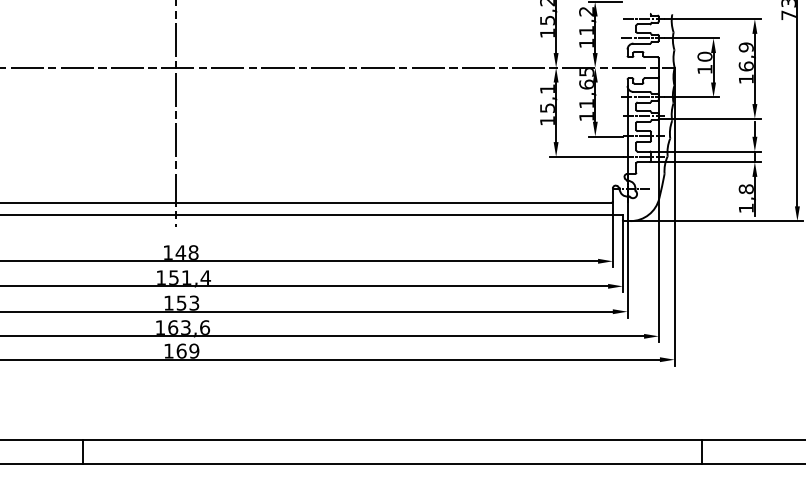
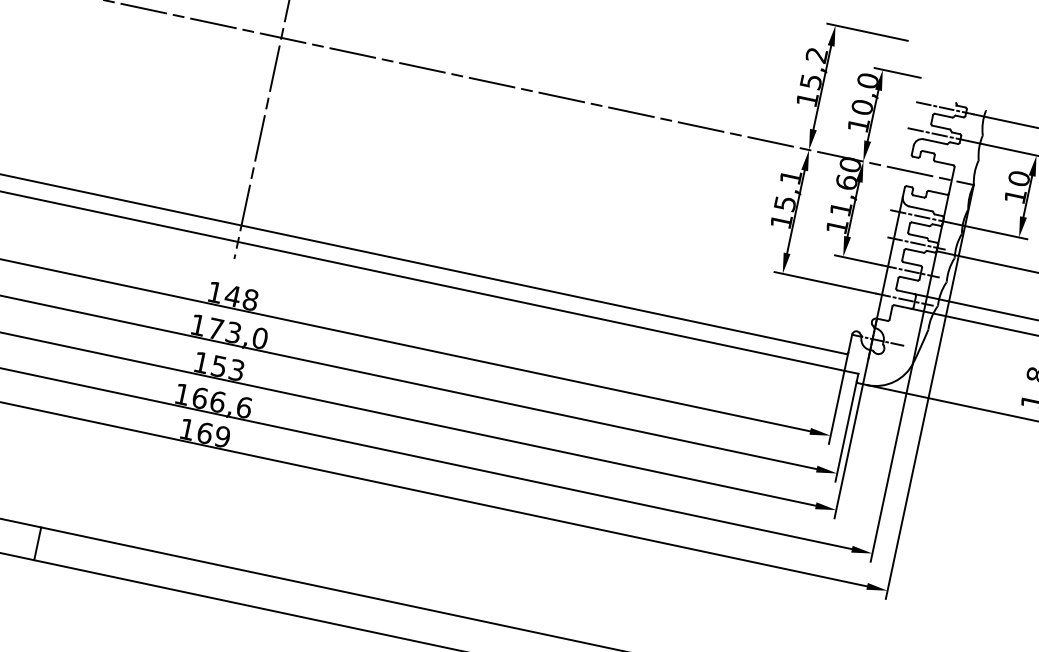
text: (586, 20) -> (865, 93), 11,2 -> 10,0
text: (586, 71) -> (850, 164), 11,65 -> 11,60
text: (189, 277) -> (237, 333), 151,4 -> 173,0
text: (185, 327) -> (217, 401), 163,6 -> 166,6

